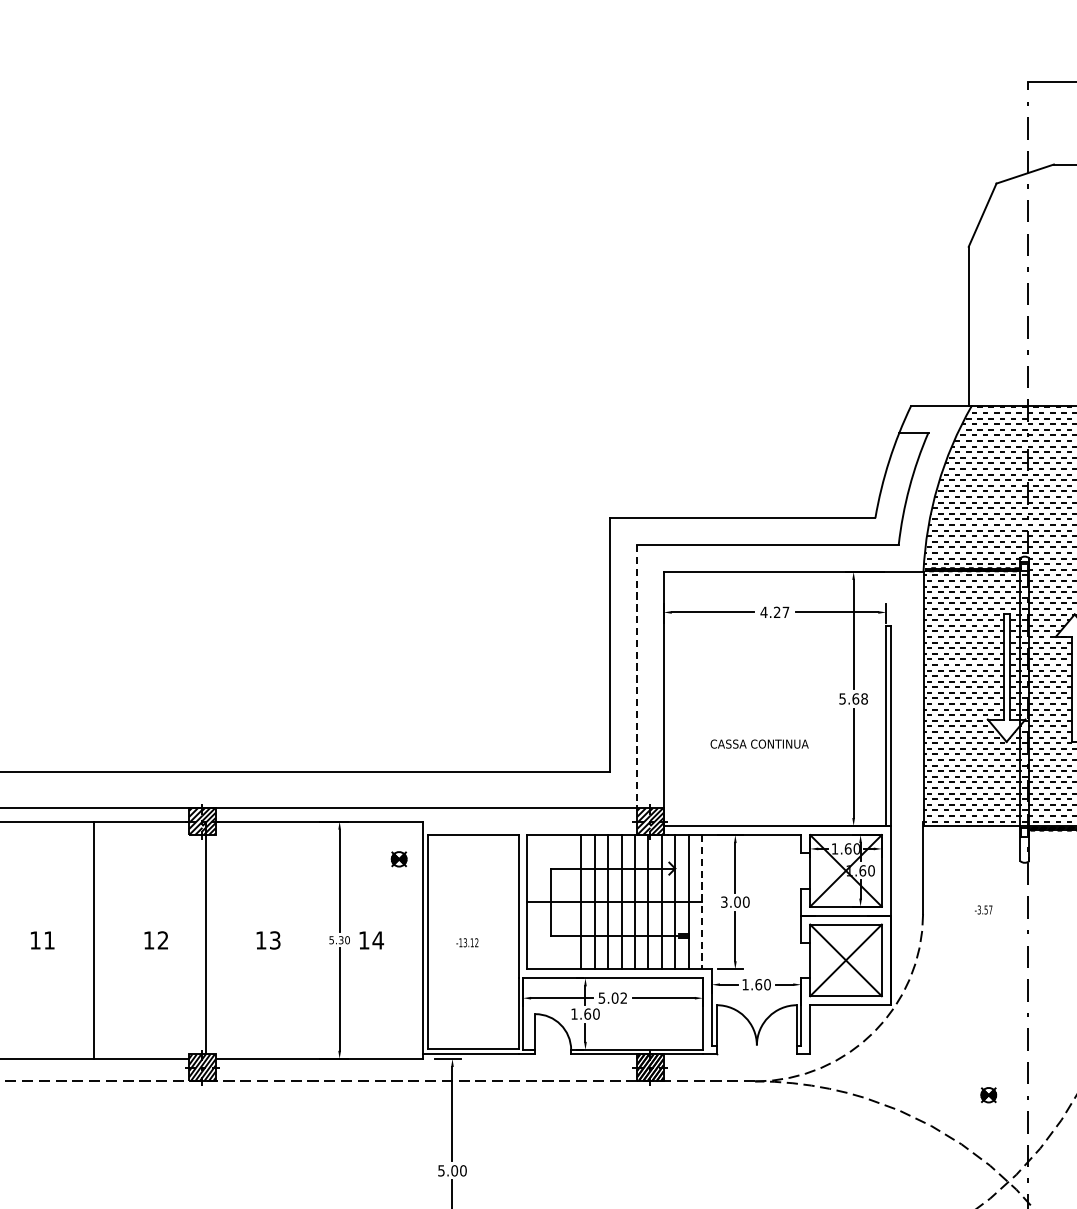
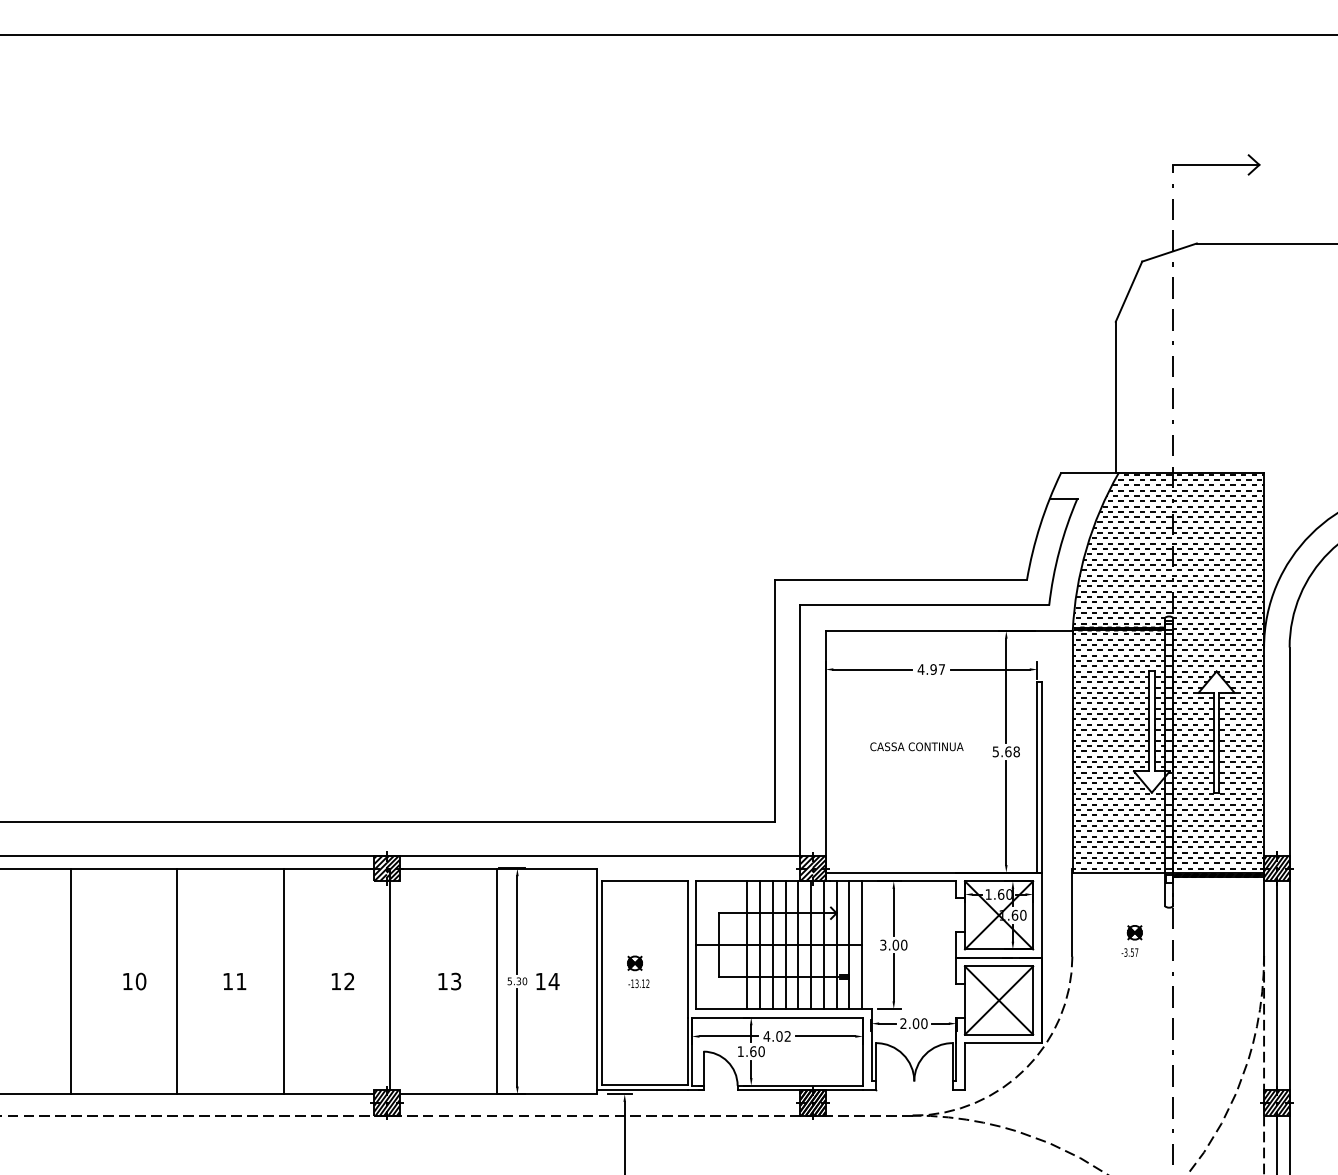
text: (777, 612) -> (933, 669), 4.27 -> 4.97
line: (637, 677) -> (800, 731), dashed -> solid
text: (759, 743) -> (916, 746), moved
part: (398, 859) -> (634, 963), moved
line: (702, 902) -> (862, 945), dashed -> solid
line: (317, 940) -> (496, 981), added
text: (751, 984) -> (909, 1023), 1.60 -> 2.00
text: (601, 998) -> (766, 1036), 5.02 -> 4.02
part: (988, 1094) -> (1134, 932), moved

